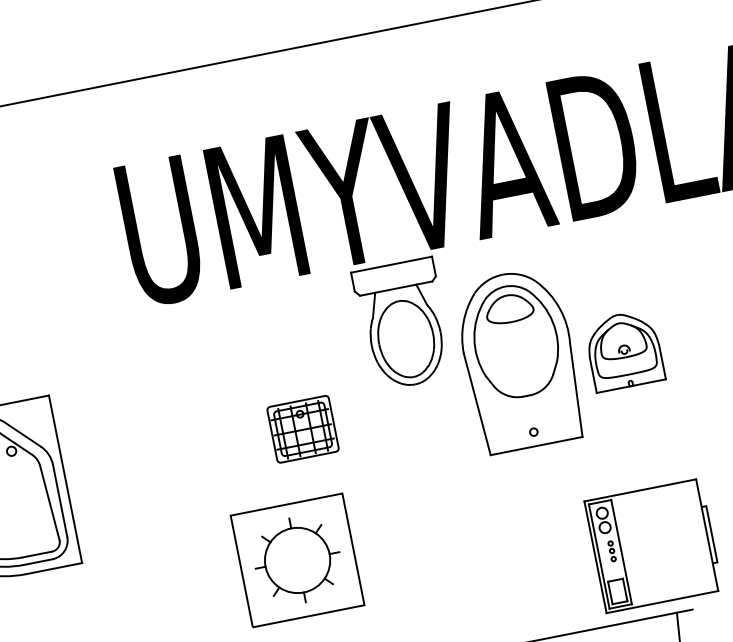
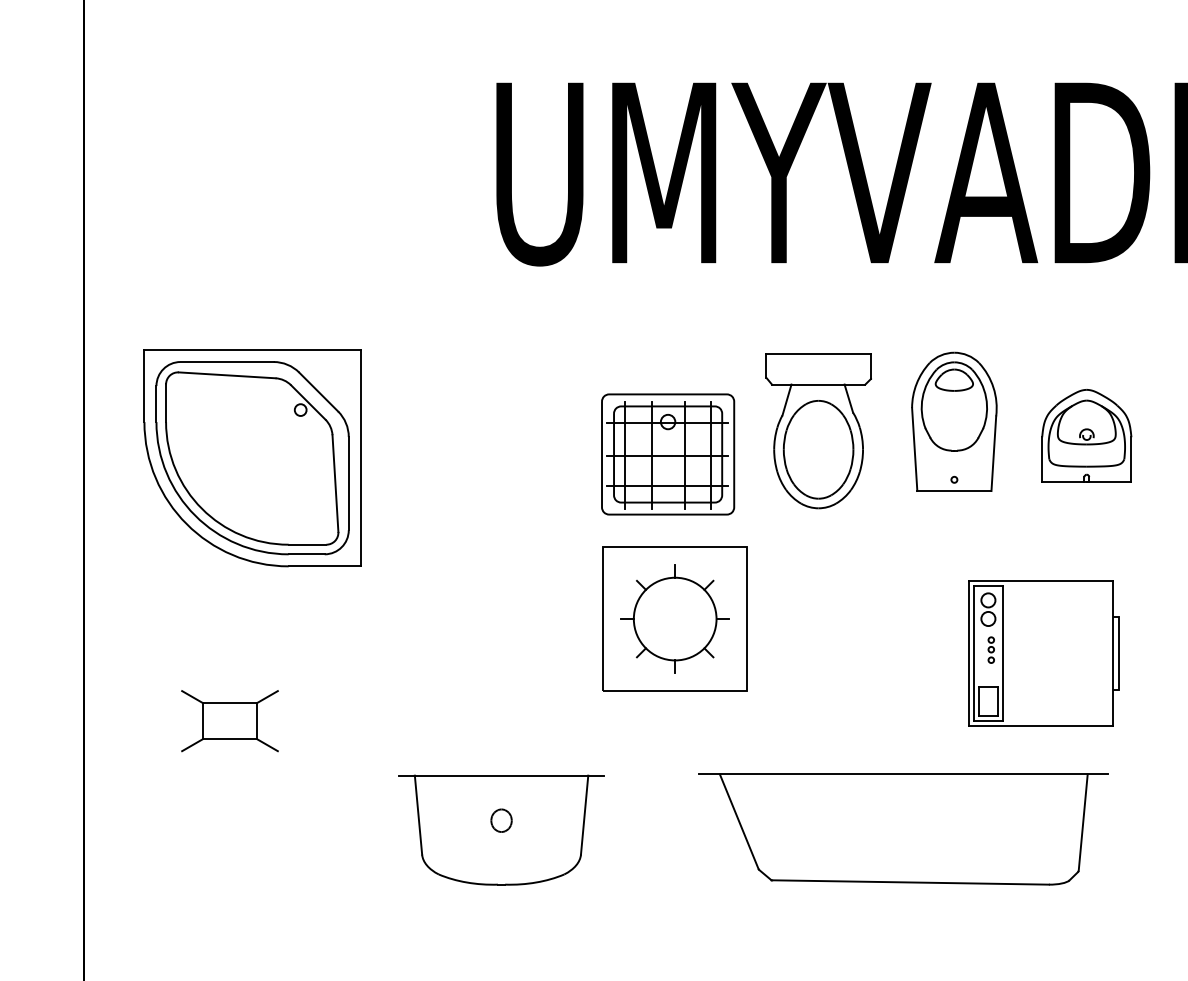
part: (403, 324) -> (818, 431), moved
part: (519, 359) -> (954, 421), size x0.62
part: (303, 429) -> (668, 454), size x1.67
part: (653, 545) -> (1043, 653), moved
part: (296, 560) -> (674, 618), moved

